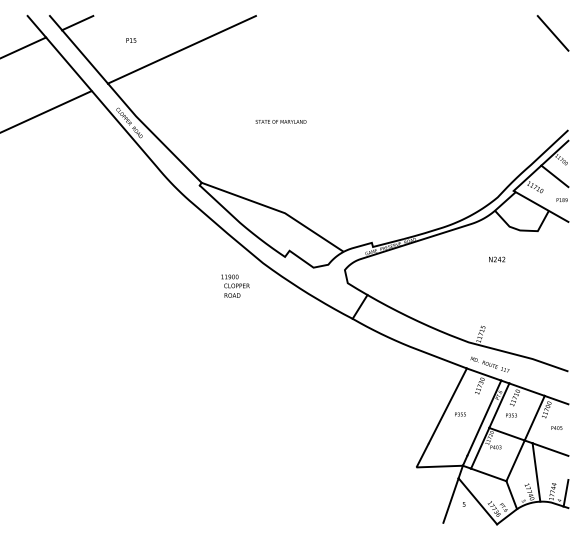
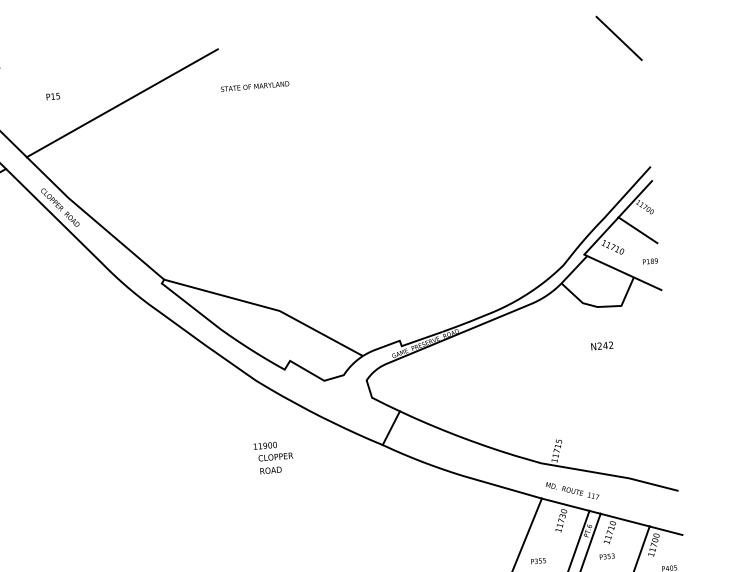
text: (280, 121) -> (254, 86), moved
text: (497, 259) -> (602, 345), moved
text: (235, 285) -> (273, 456), moved

